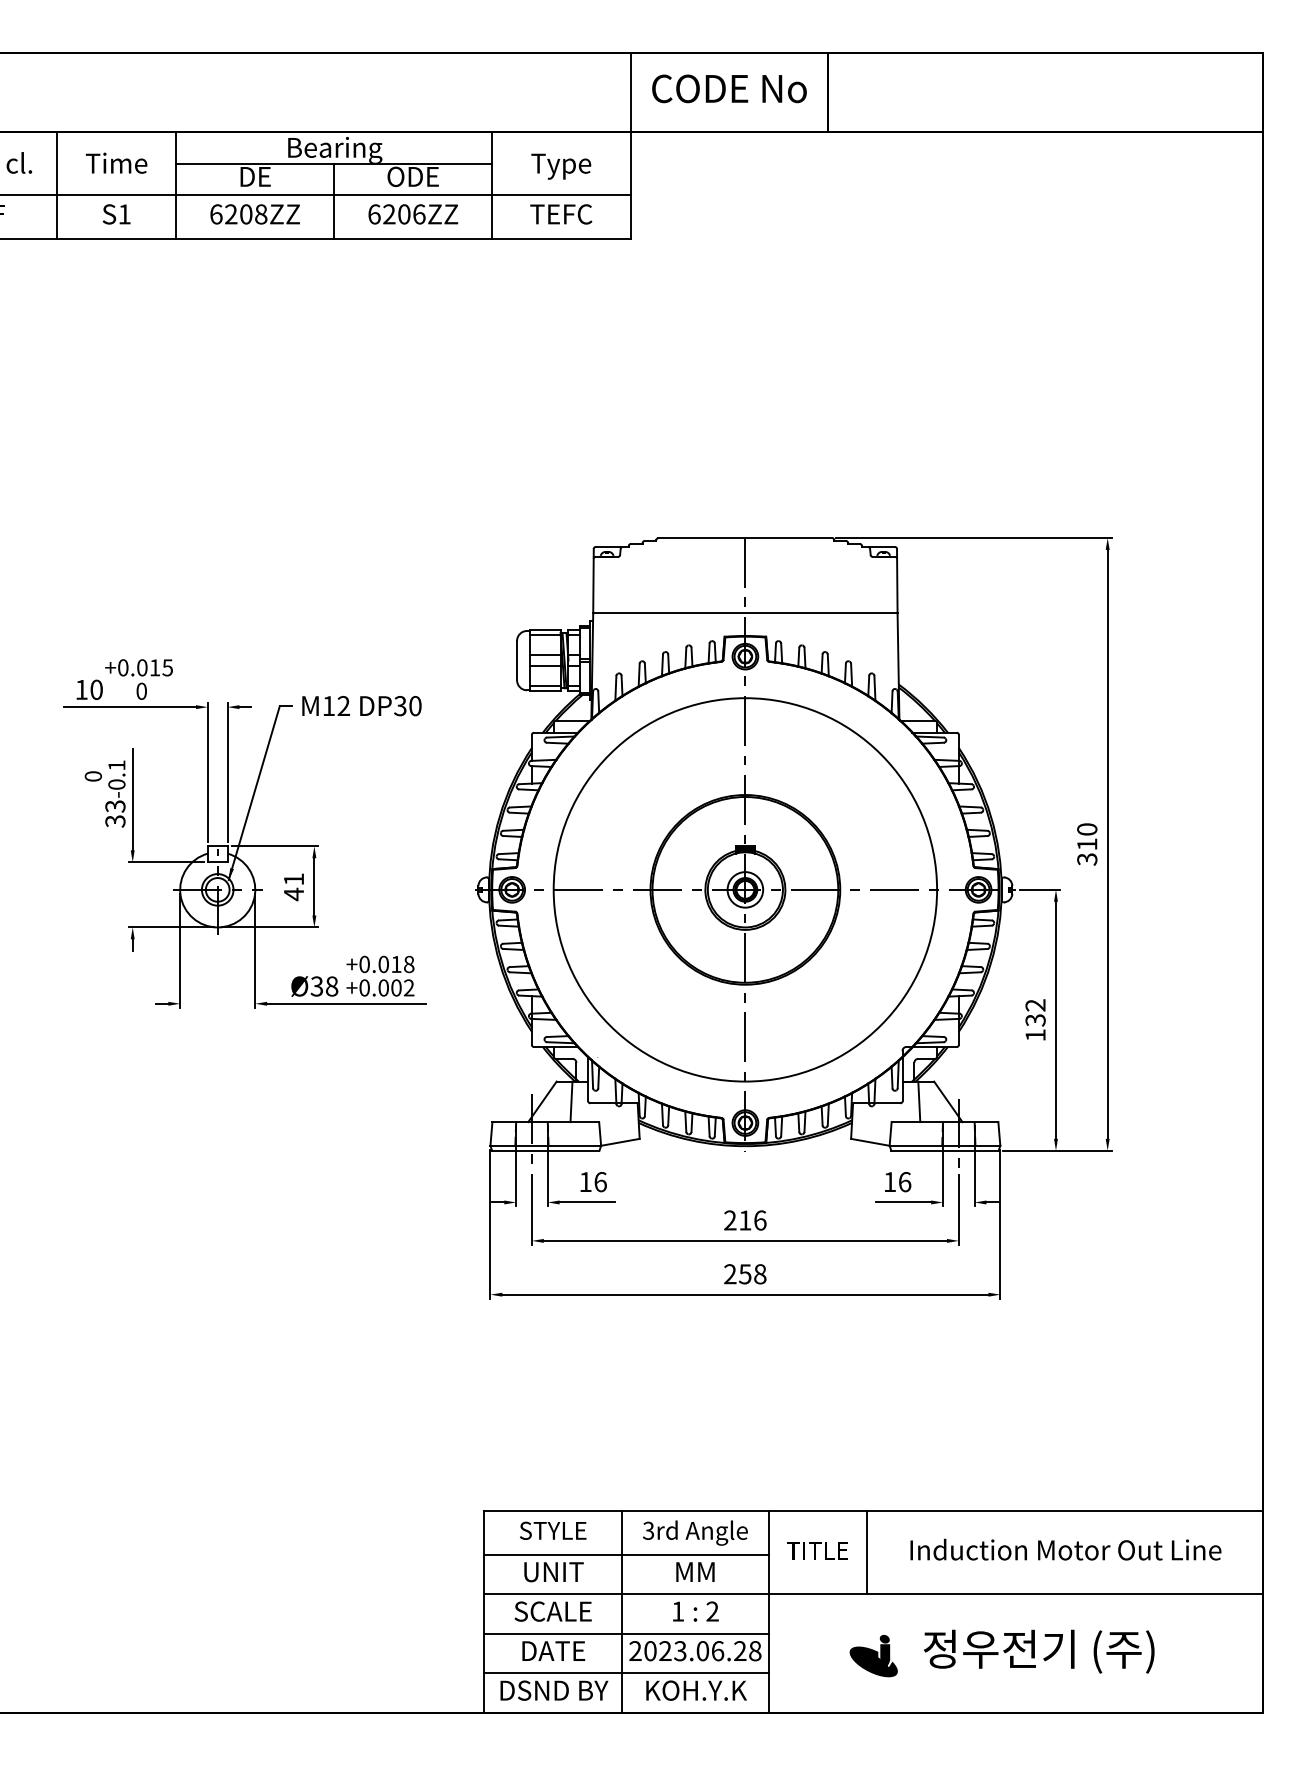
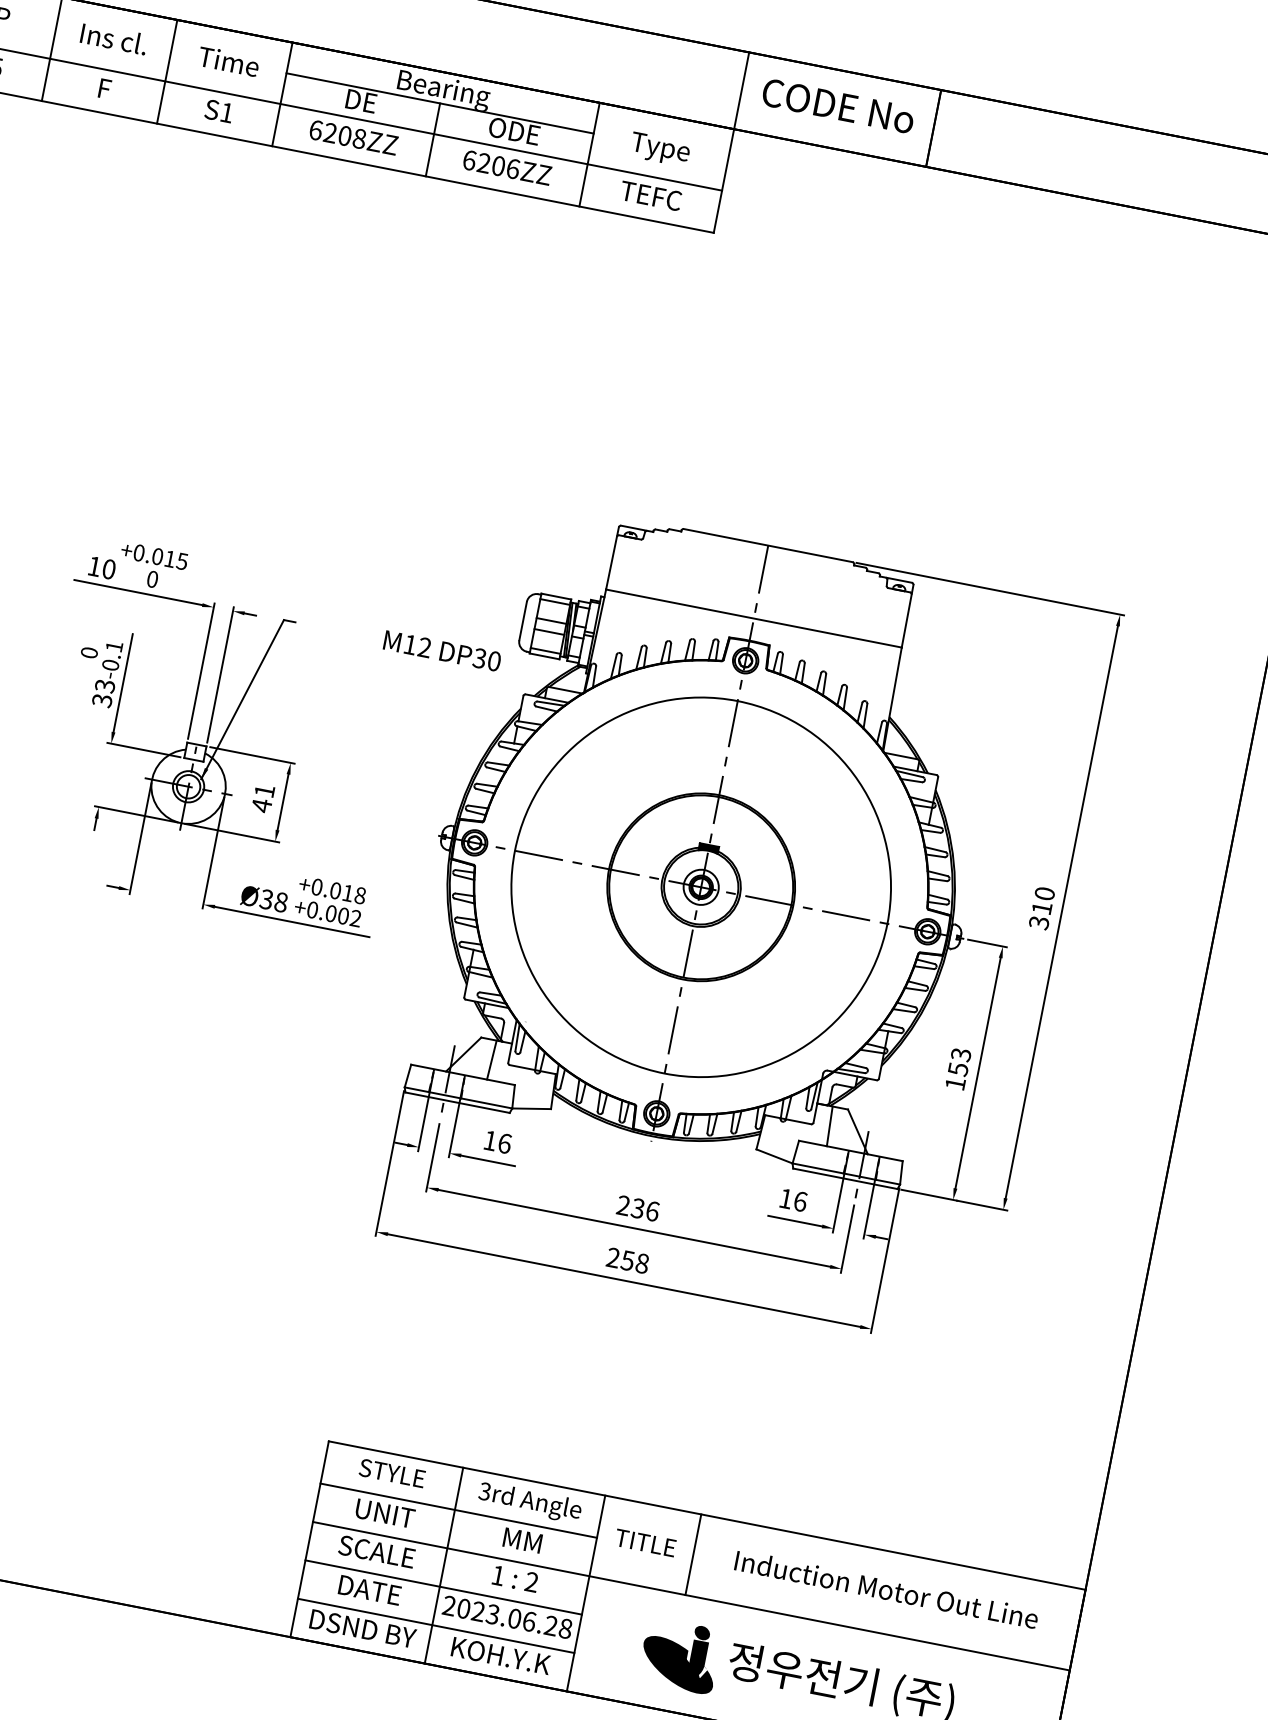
text: (361, 706) -> (441, 651), moved
text: (1035, 1012) -> (959, 1061), 132 -> 153
text: (745, 1220) -> (638, 1208), 216 -> 236
part: (873, 1656) -> (679, 1656), size x1.6

